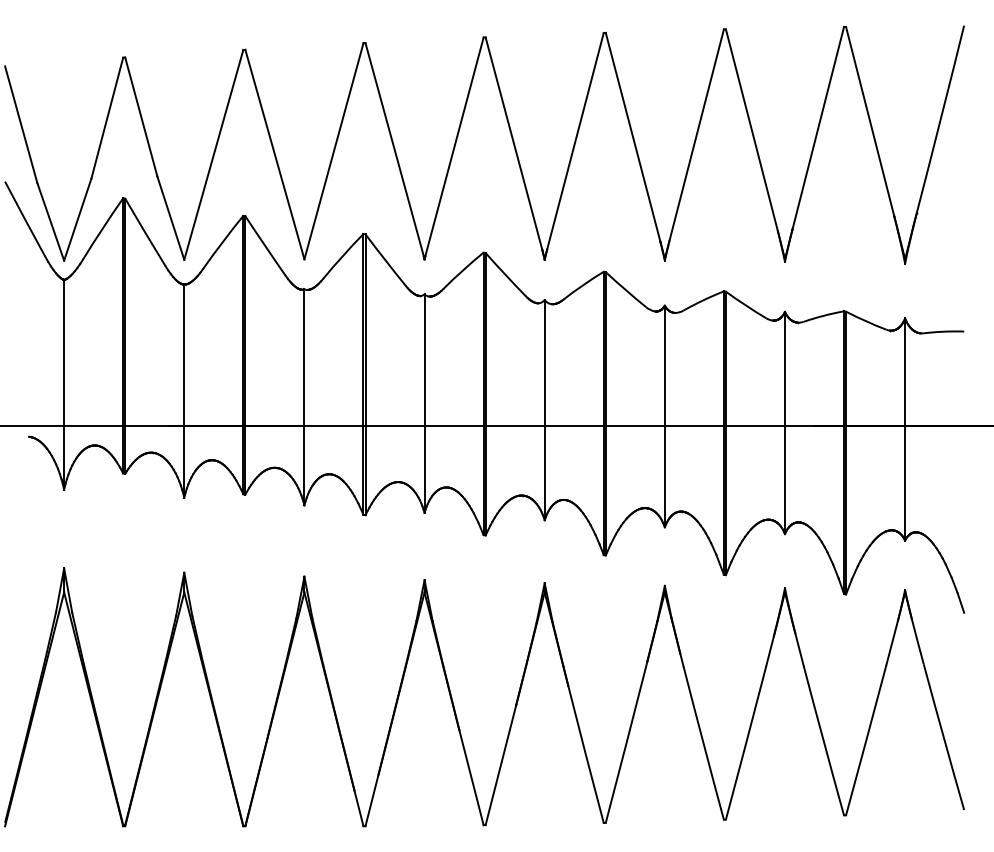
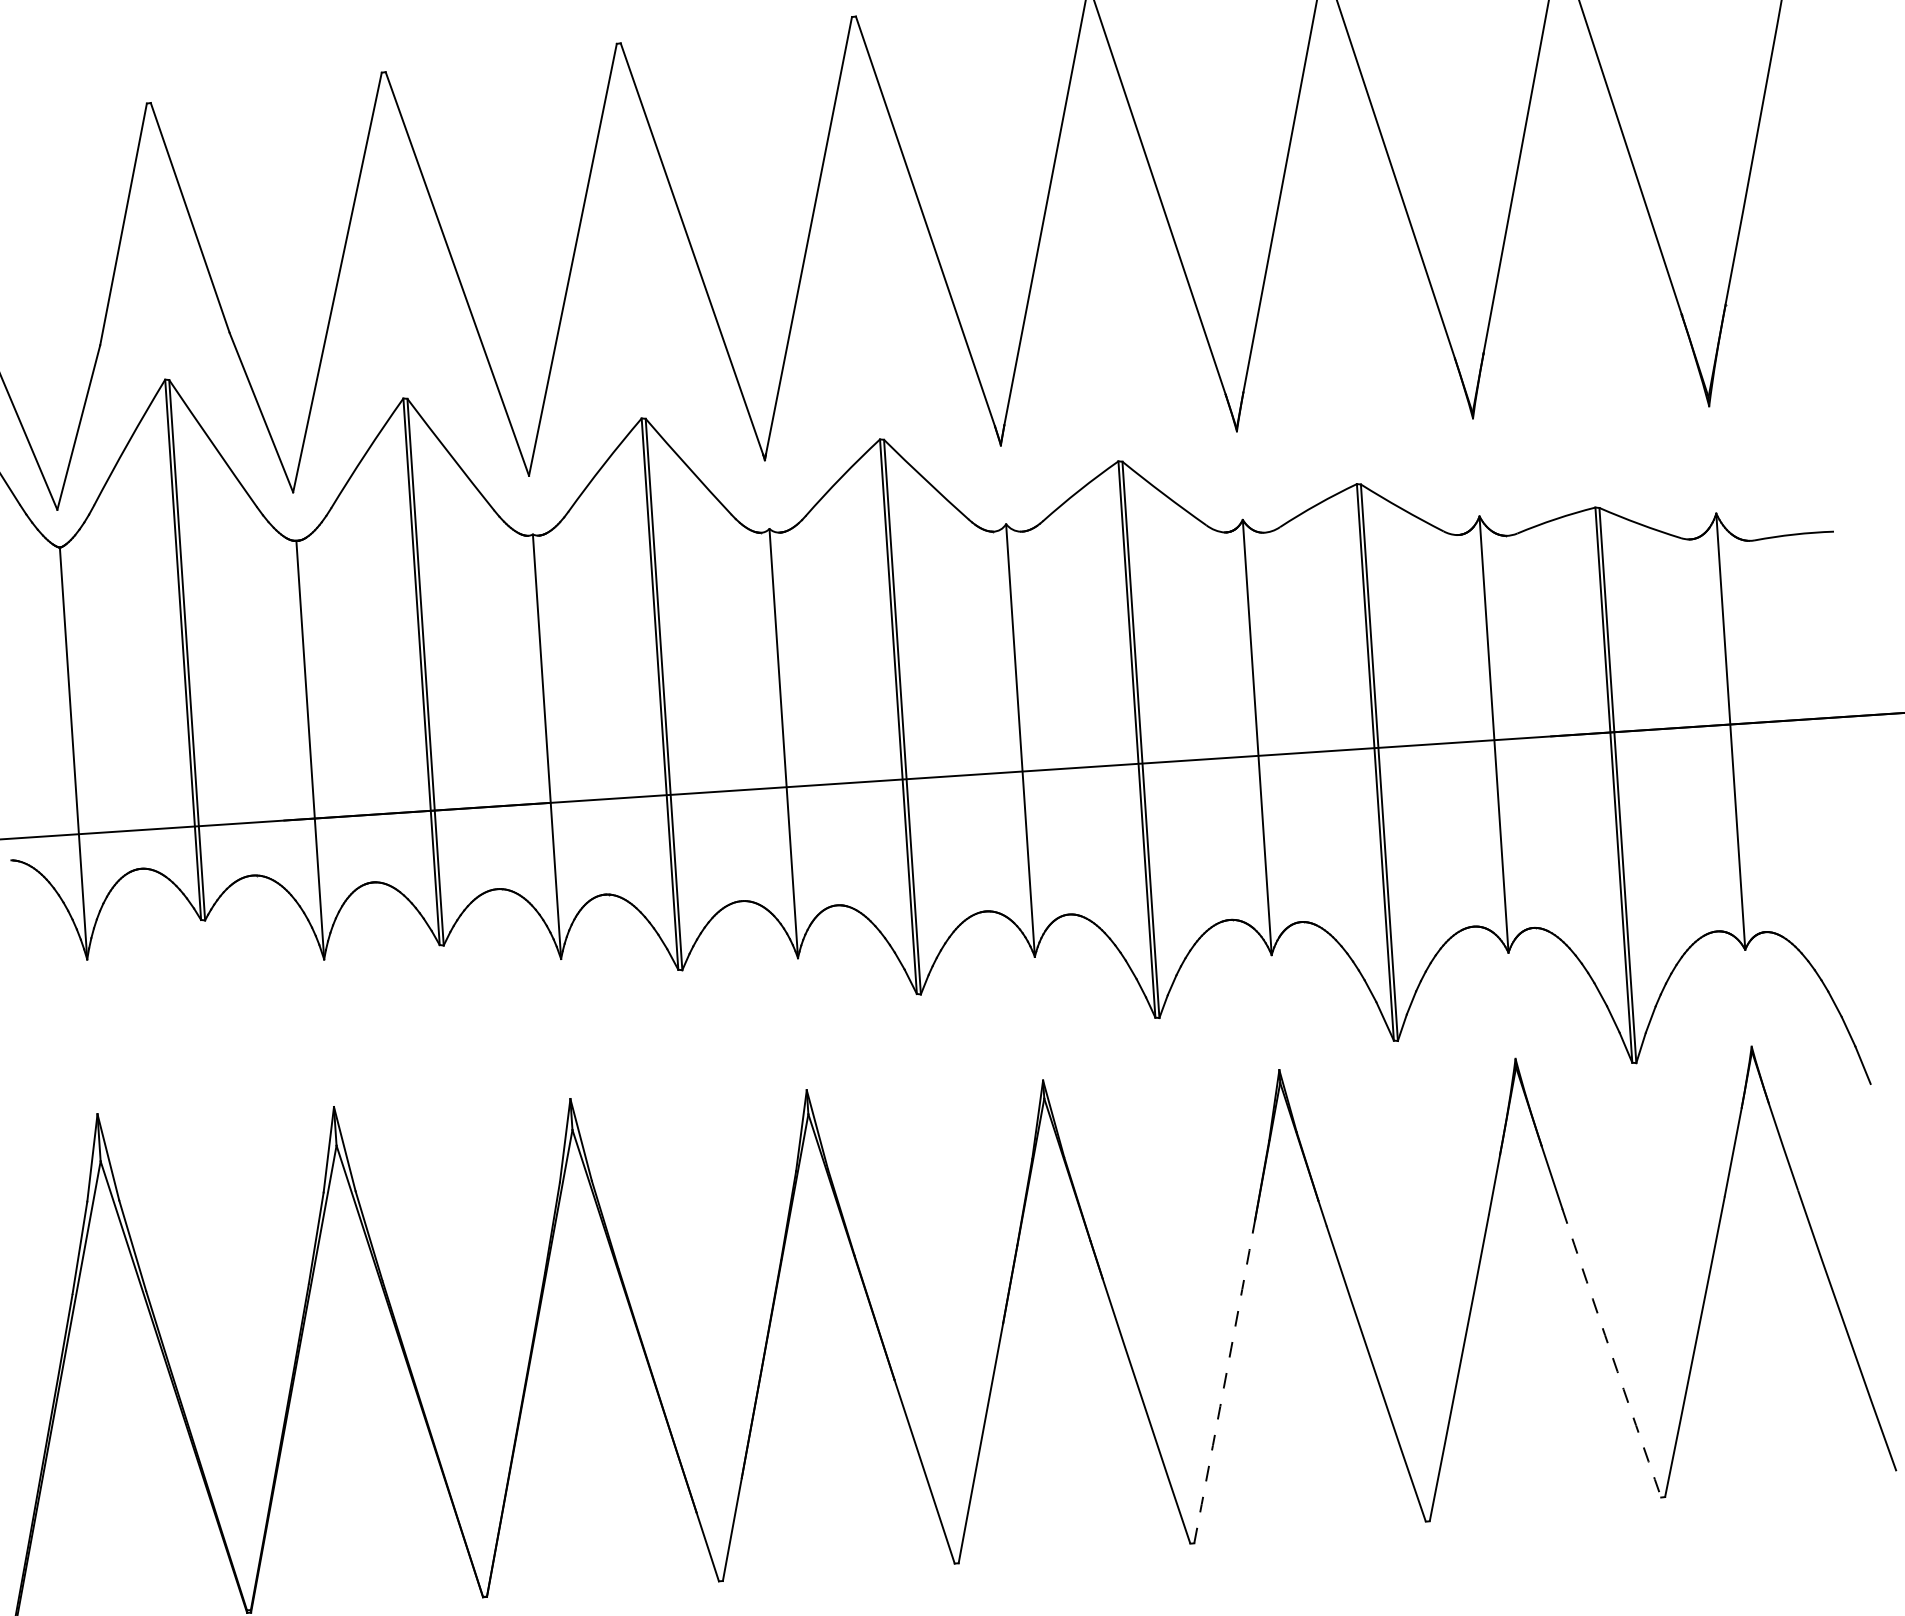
arc: (823, 740) -> (1611, 1353), solid -> dashed
arc: (626, 744) -> (1224, 1386), solid -> dashed

